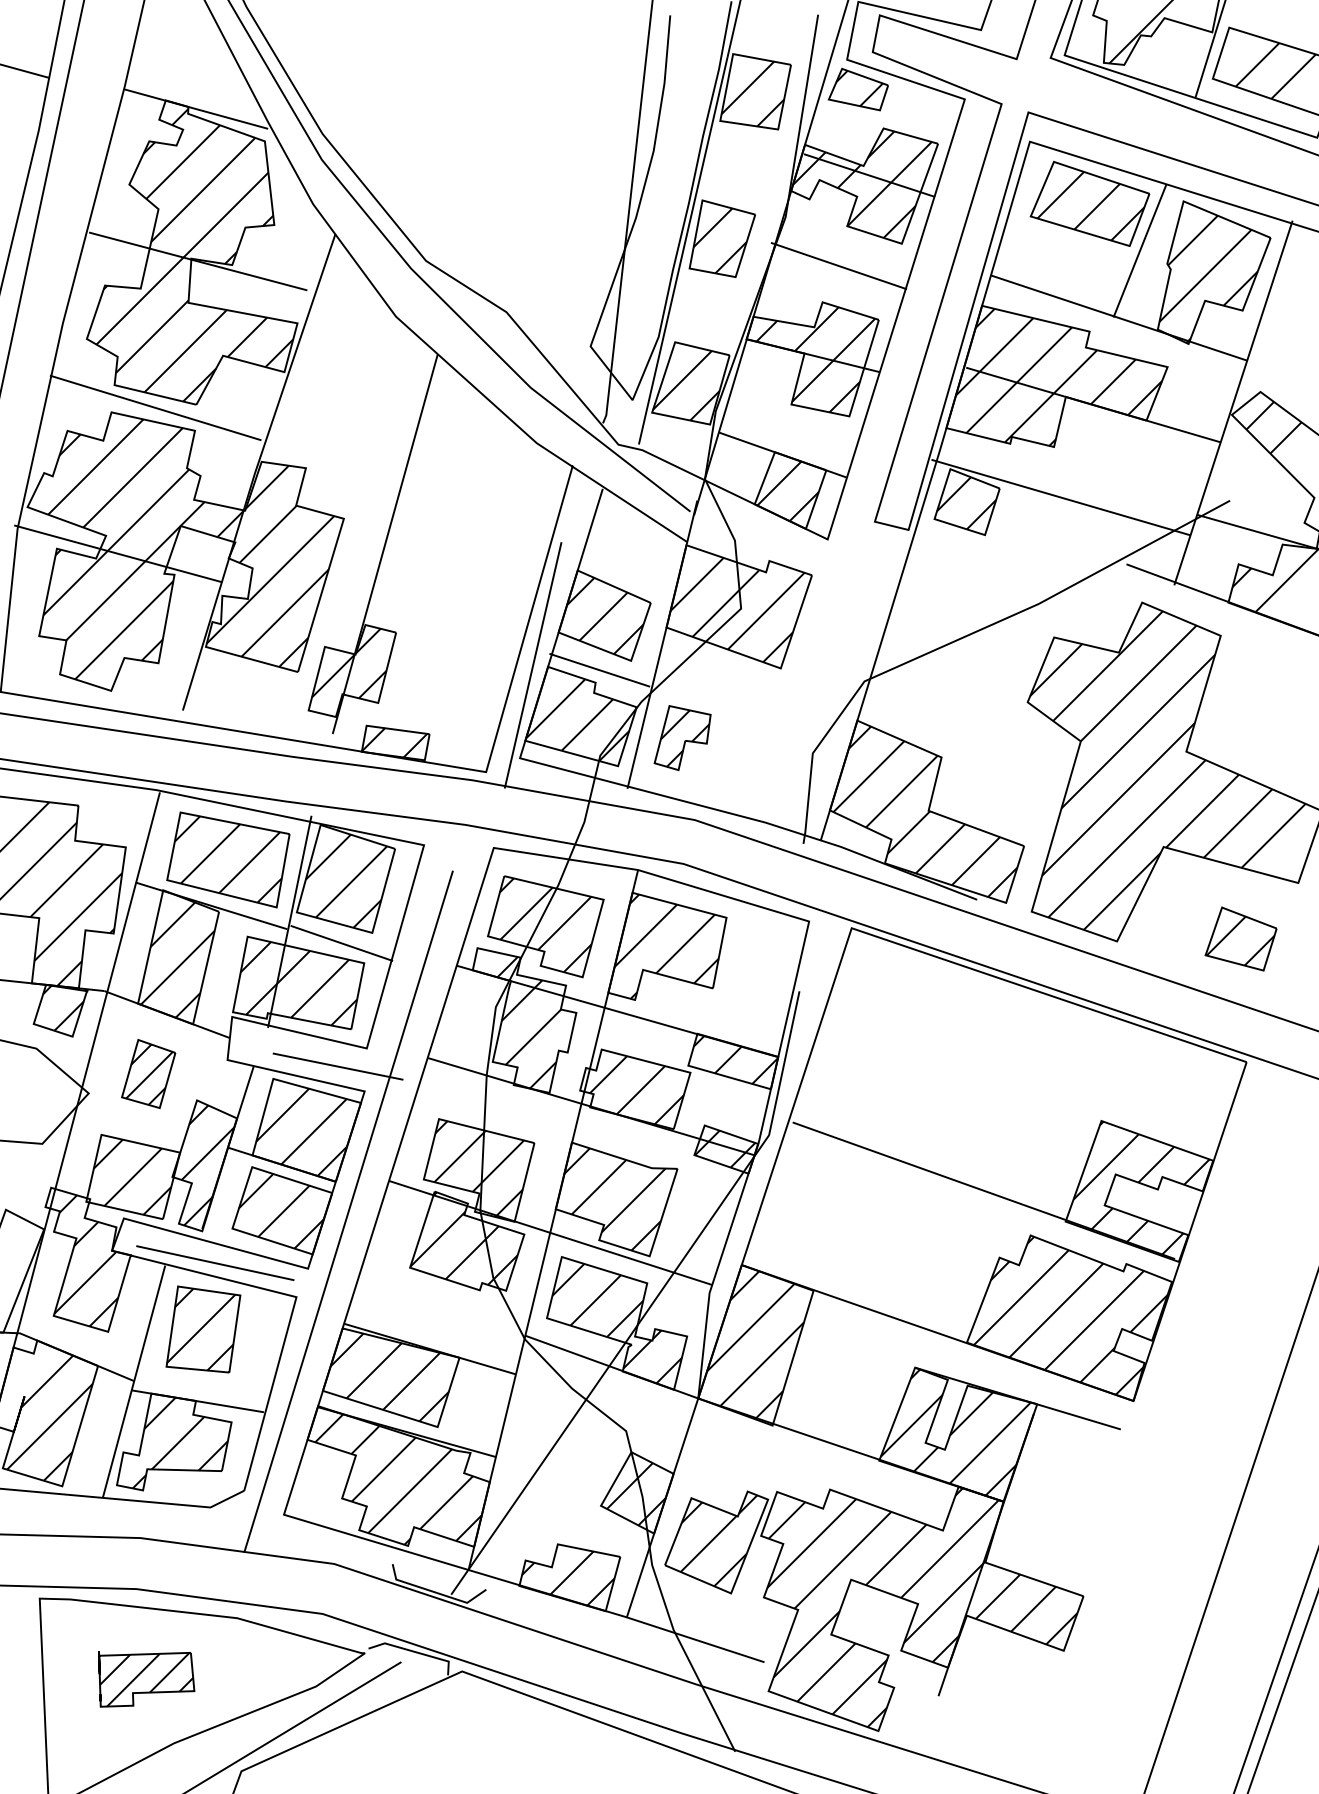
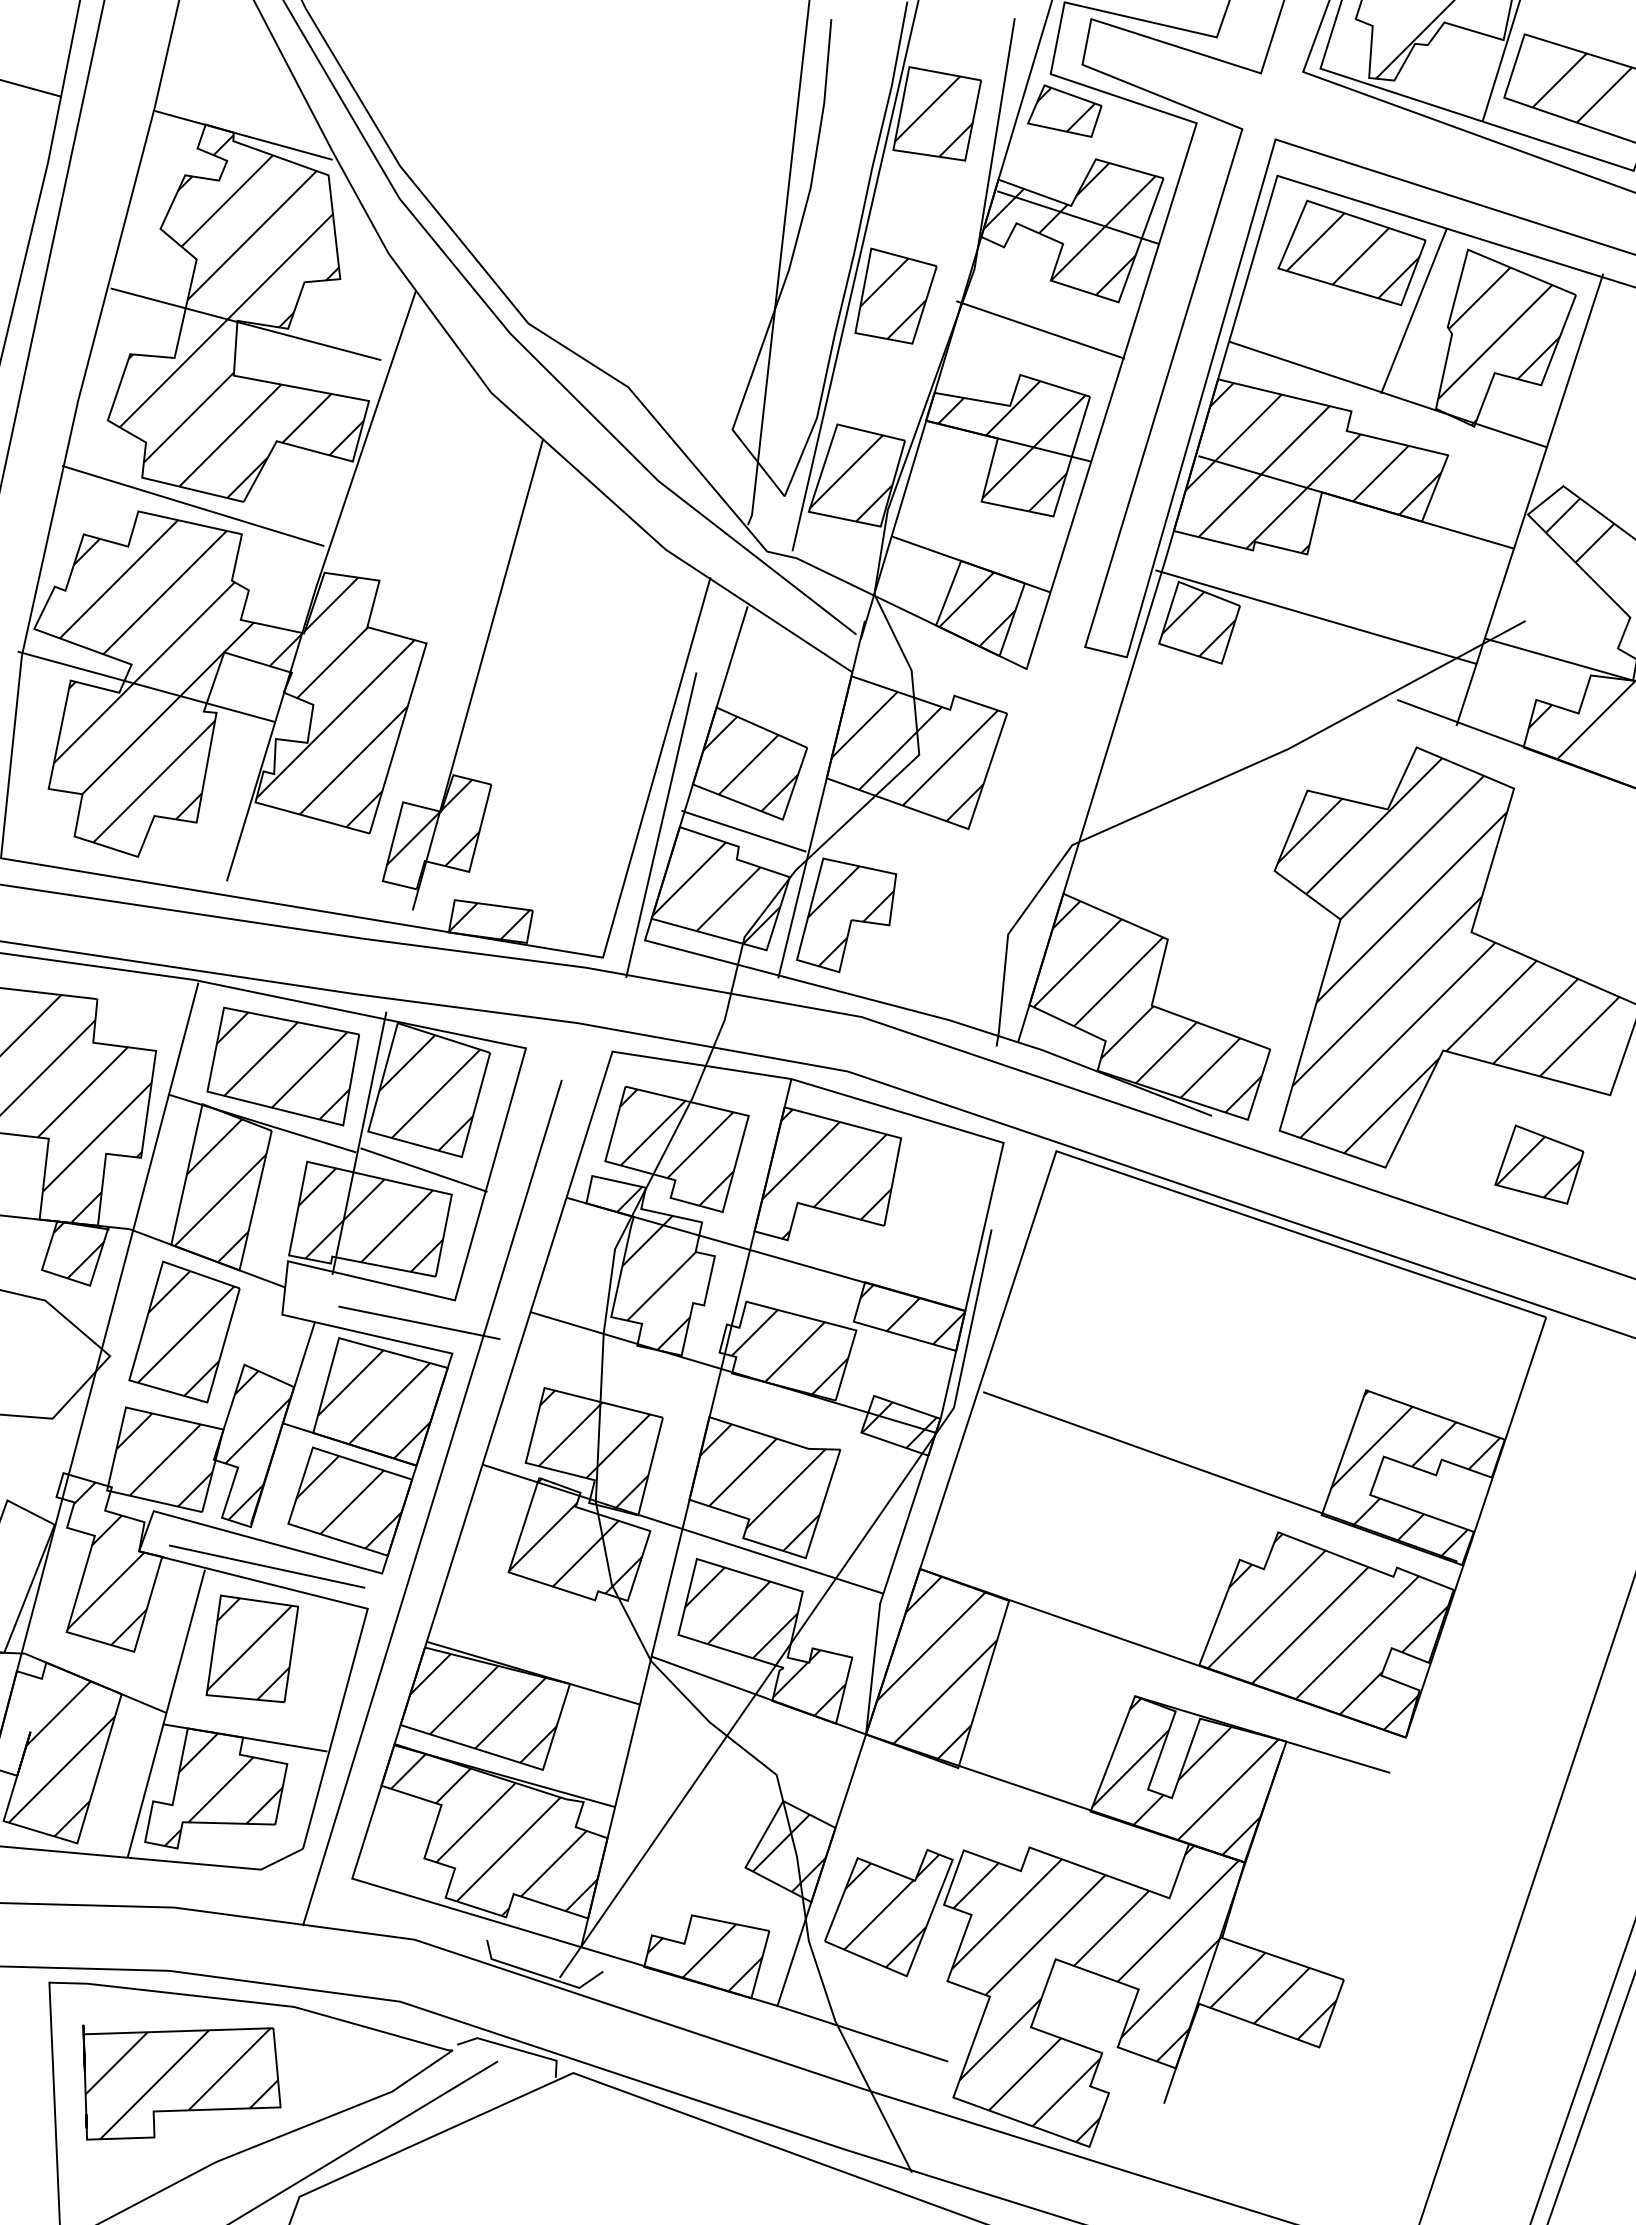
part: (682, 738) -> (846, 915), size x1.43
part: (148, 1073) -> (184, 1331), size x1.67
part: (146, 1679) -> (181, 2082), size x1.67

